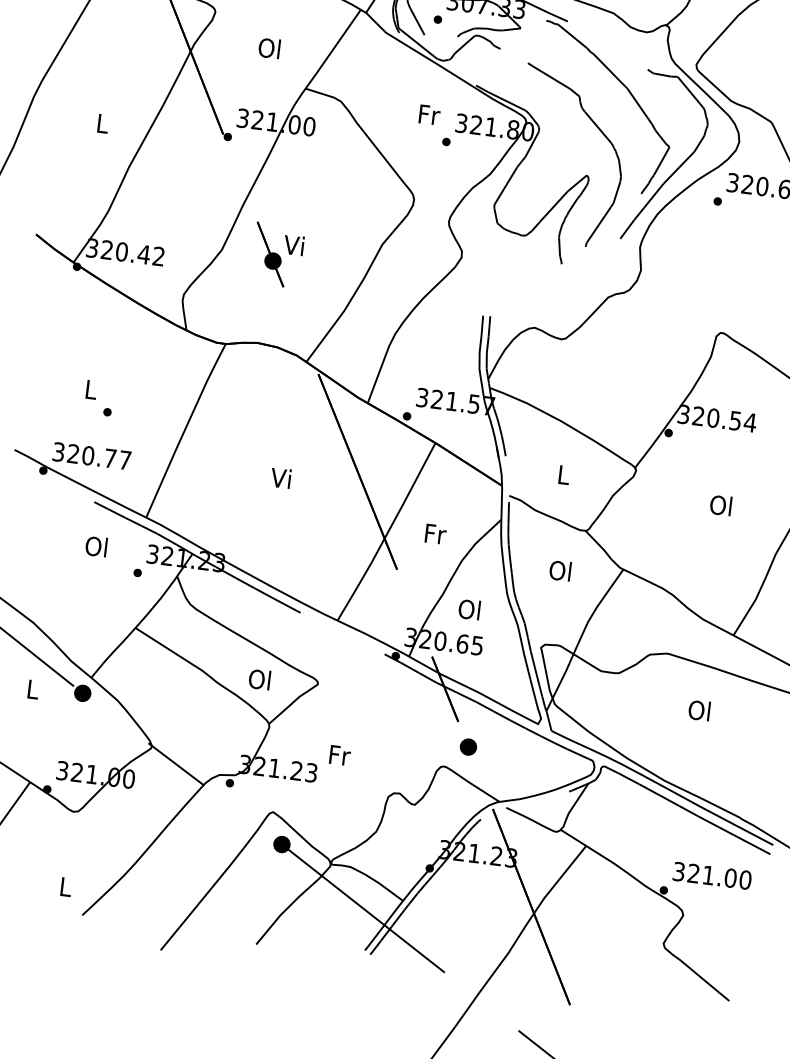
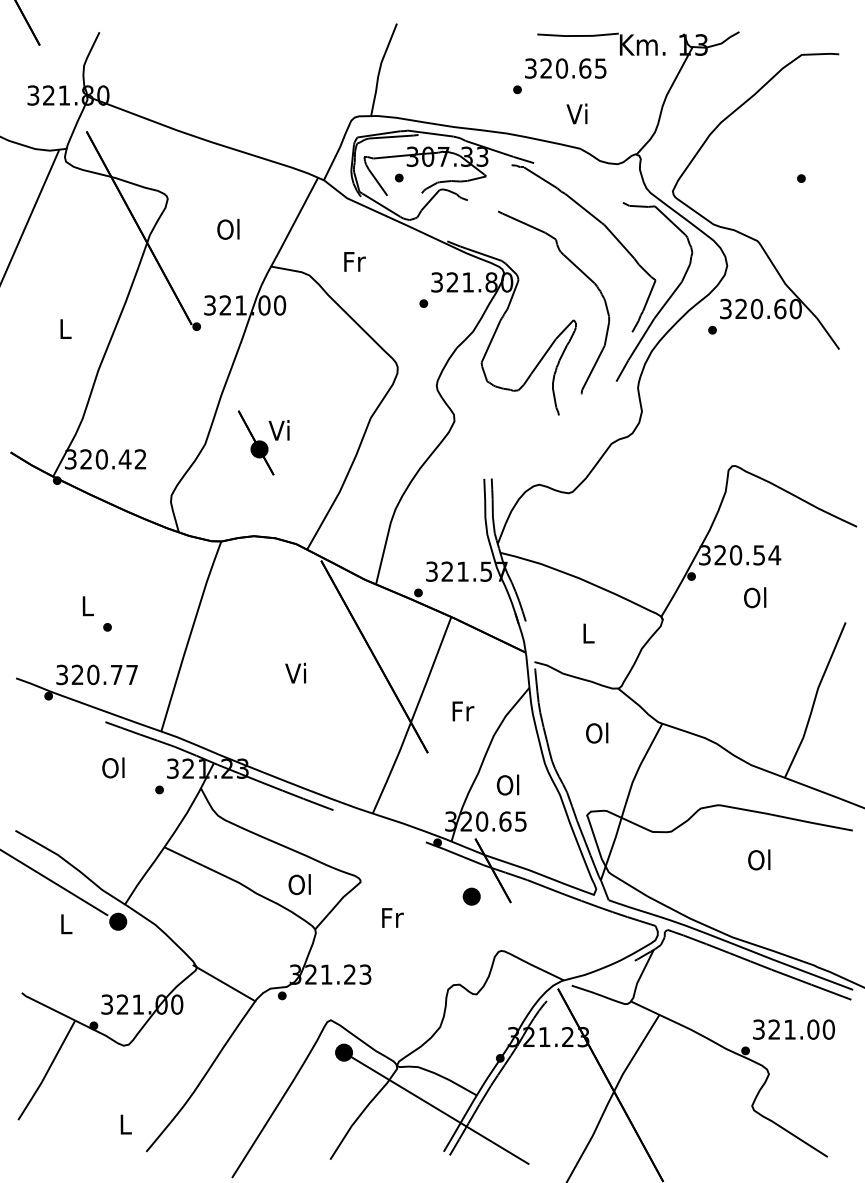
text: (429, 114) -> (354, 261), moved
text: (721, 505) -> (755, 597), moved
part: (468, 746) -> (471, 896), moved
text: (339, 755) -> (392, 917), moved

